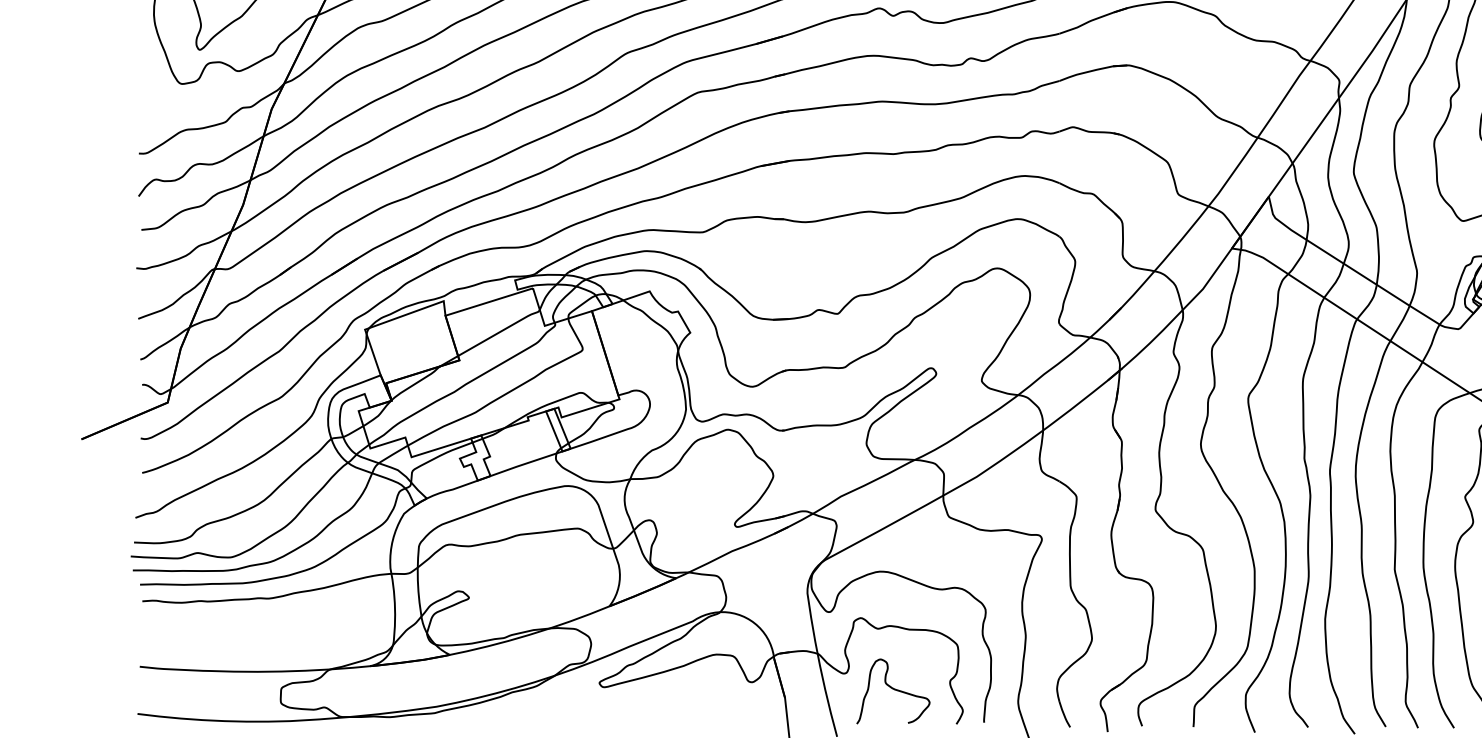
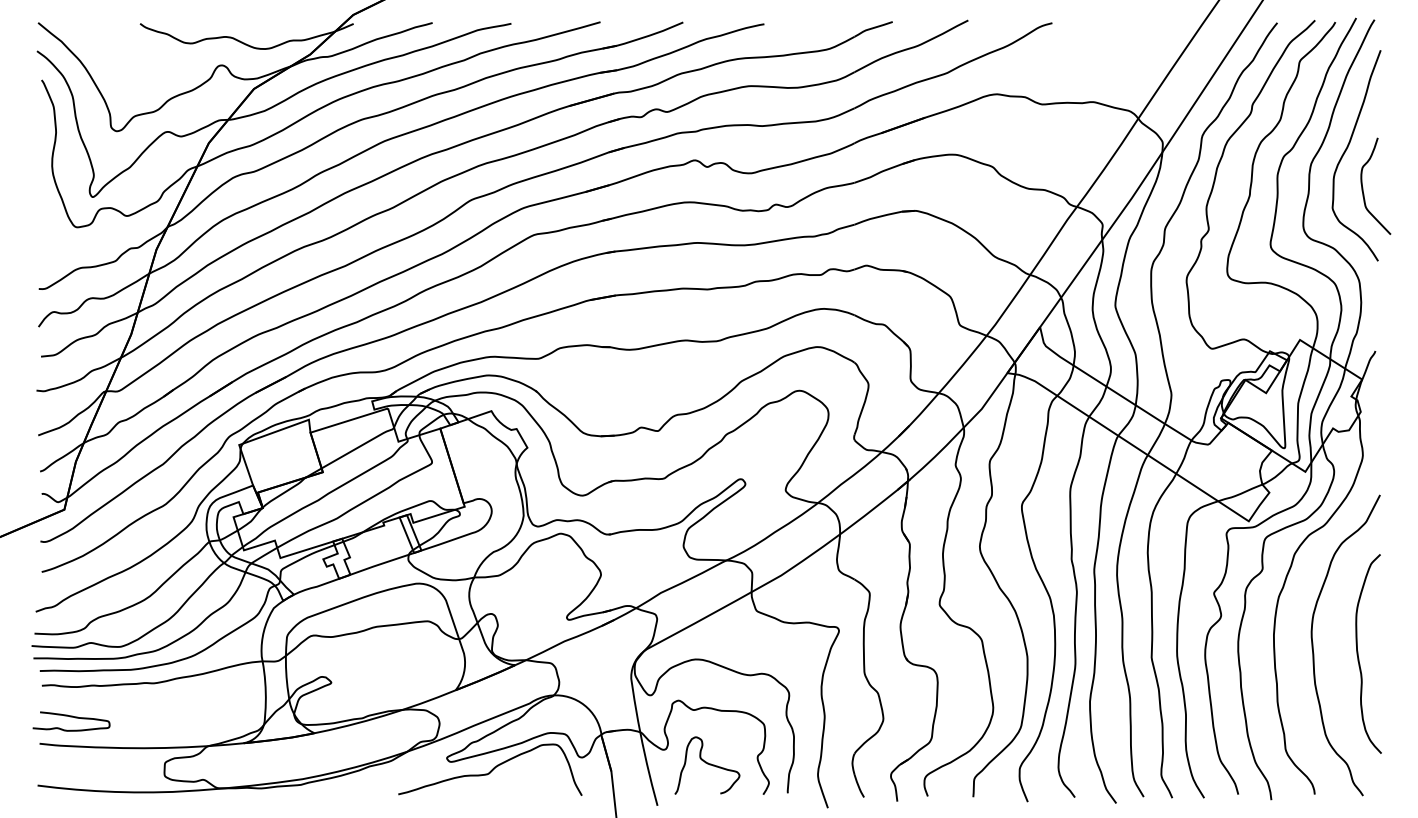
curve: (175, 637) -> (71, 717), added
curve: (649, 695) -> (491, 769), added

